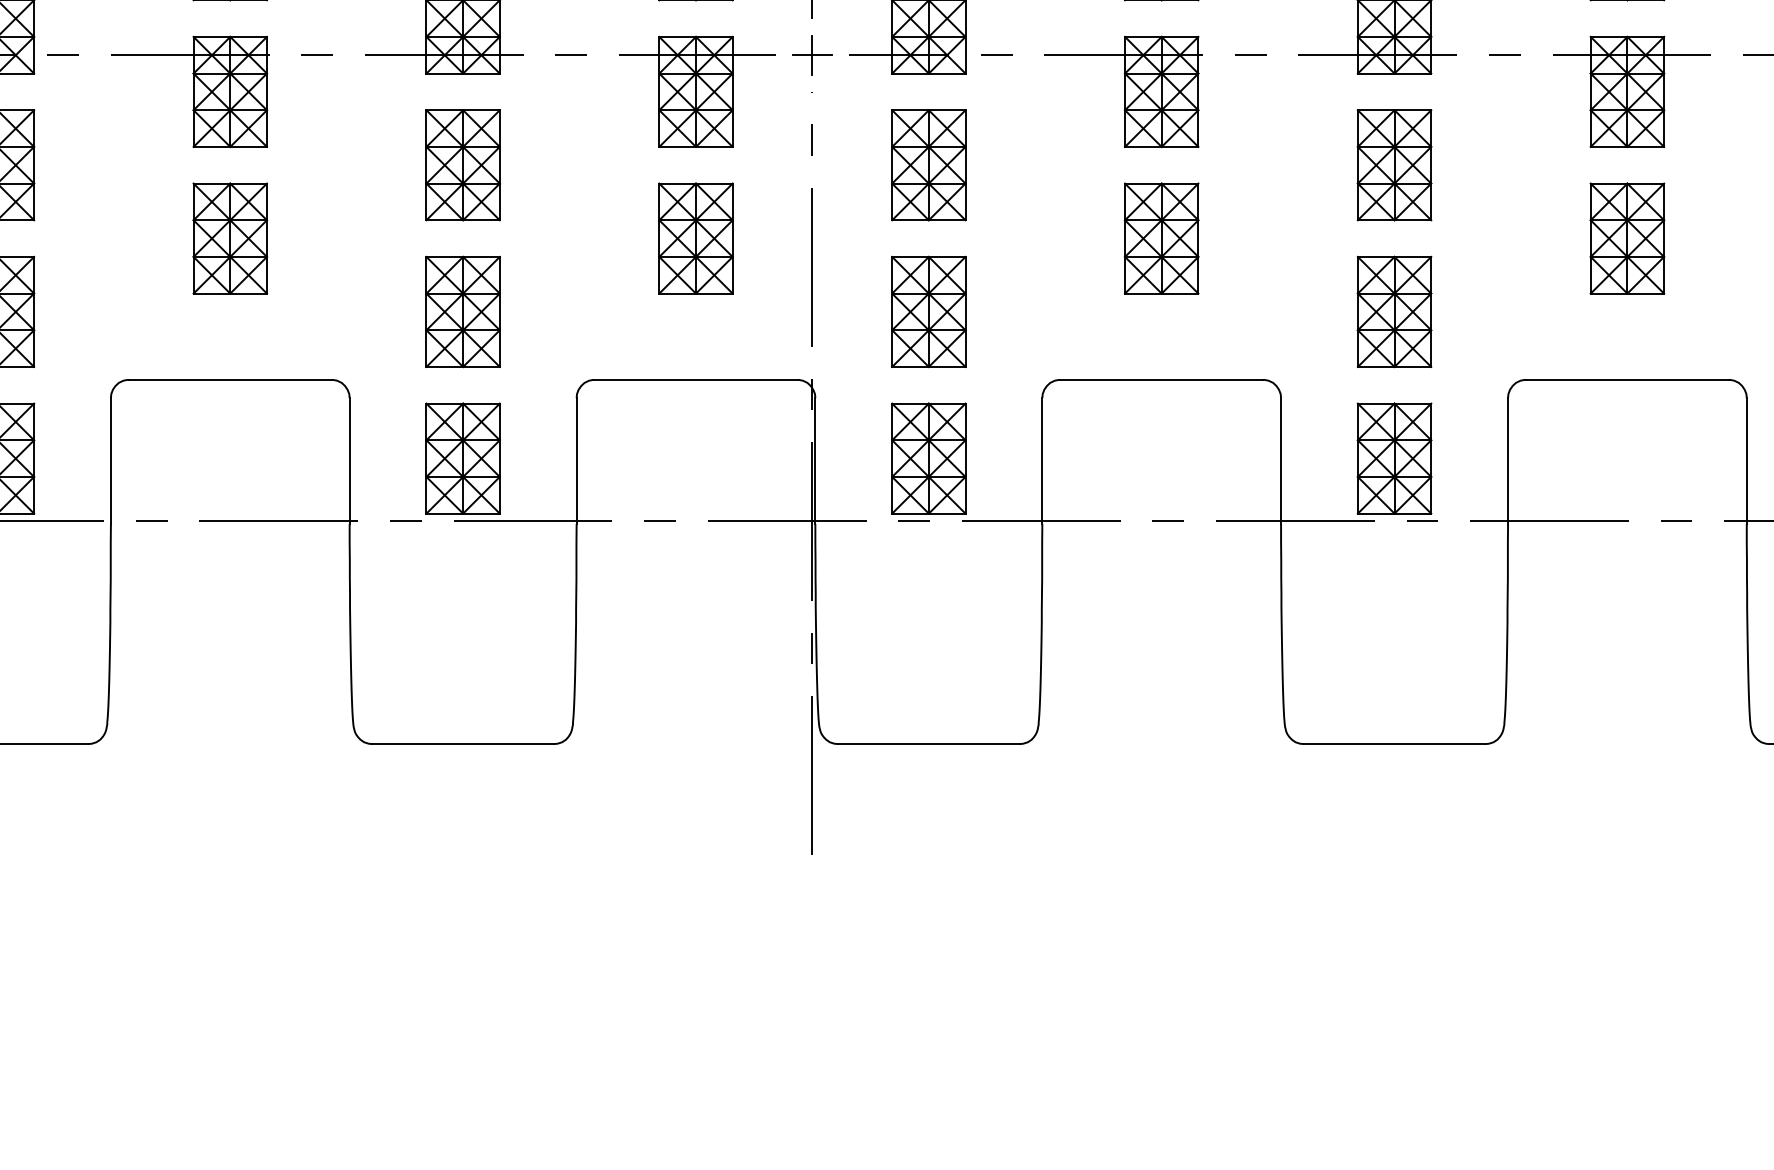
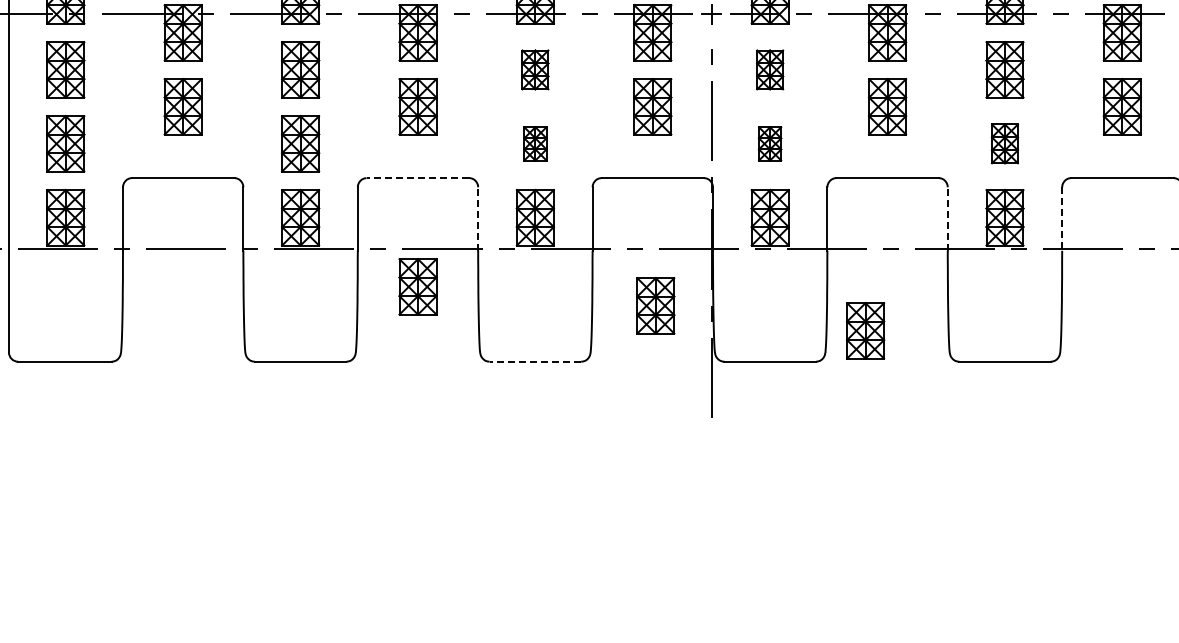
part: (463, 164) -> (535, 69), size x0.7
part: (927, 164) -> (769, 69), size x0.7
part: (463, 311) -> (535, 143), size x0.6
part: (927, 311) -> (769, 143), size x0.6
part: (1393, 311) -> (1004, 143), size x0.7
line: (229, 380) -> (417, 178), solid -> dashed
line: (350, 461) -> (478, 219), solid -> dashed
line: (1280, 461) -> (947, 219), solid -> dashed
line: (1508, 461) -> (1062, 219), solid -> dashed
part: (229, 594) -> (417, 286), added
part: (701, 632) -> (655, 305), added
part: (1117, 682) -> (865, 330), added
line: (463, 743) -> (535, 361), solid -> dashed

